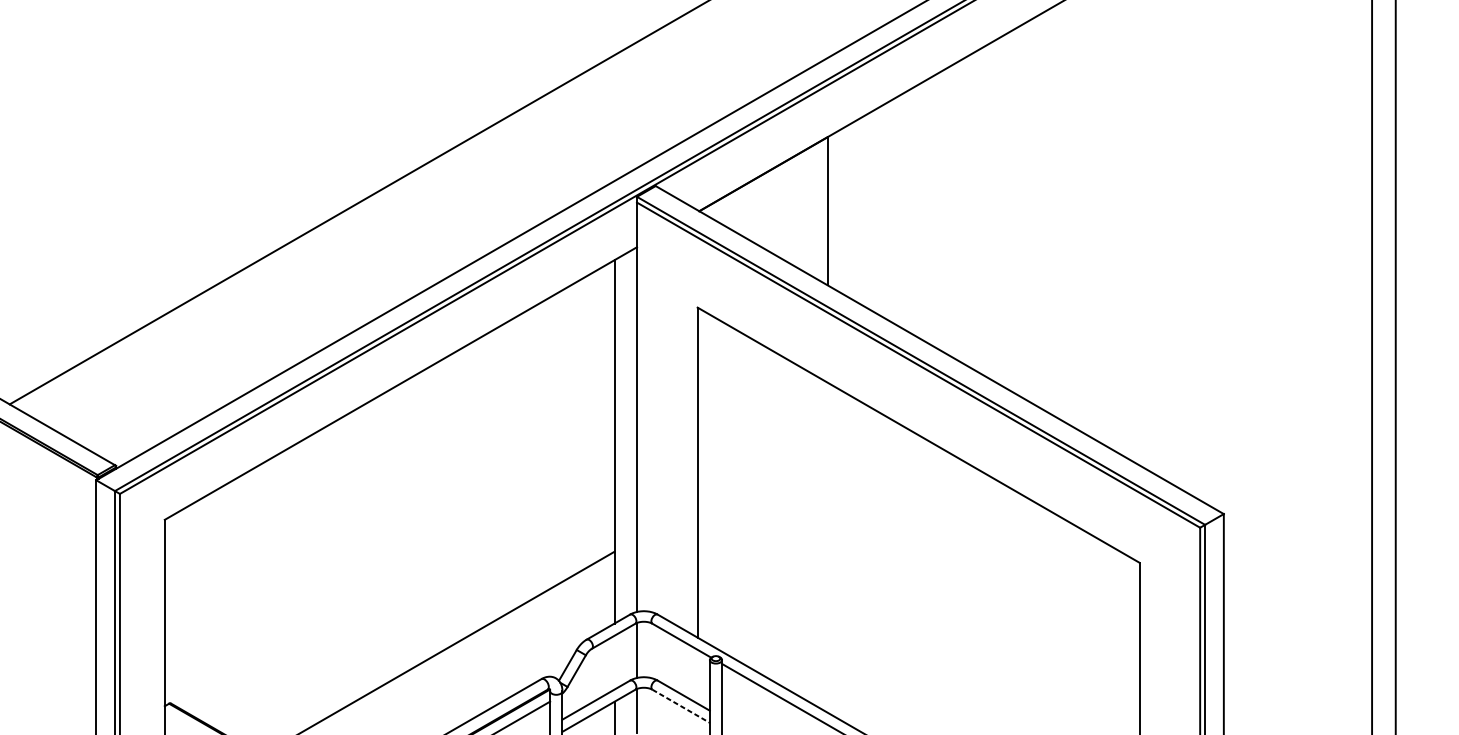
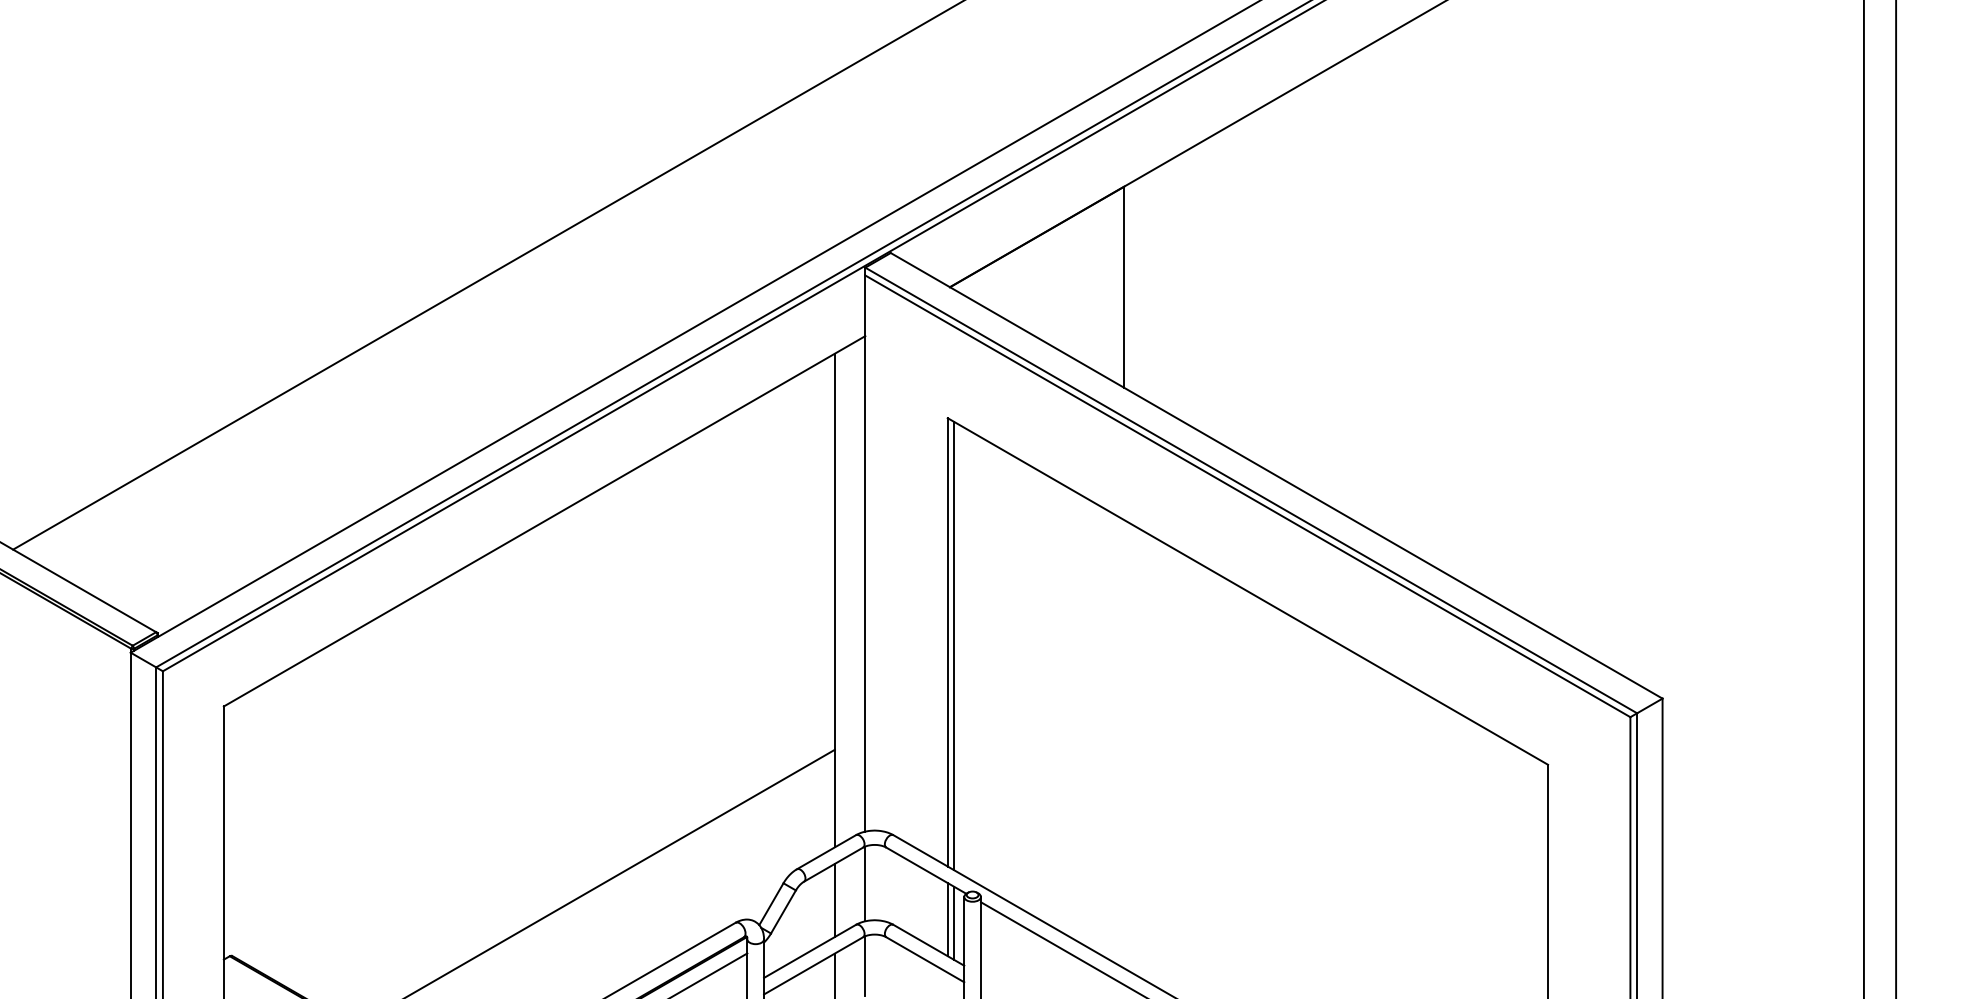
line: (702, 475) -> (954, 646), added
line: (614, 662) -> (834, 900), added
line: (697, 676) -> (947, 919), added
line: (702, 679) -> (954, 923), added
line: (681, 706) -> (925, 959), dashed -> solid

